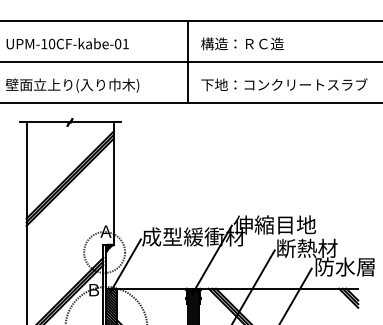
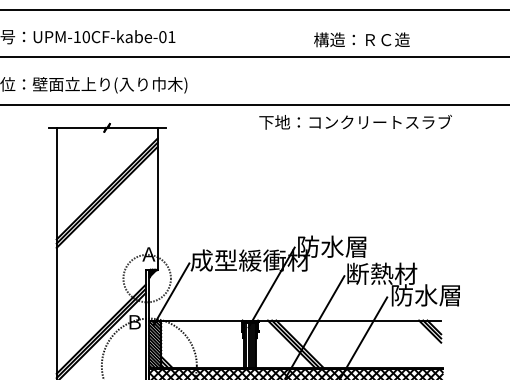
text: (242, 43) -> (361, 39), moved
line: (188, 60) -> (244, 56), removed
text: (284, 84) -> (355, 121), moved
text: (274, 224) -> (344, 246), 伸縮目地 -> 防水層

